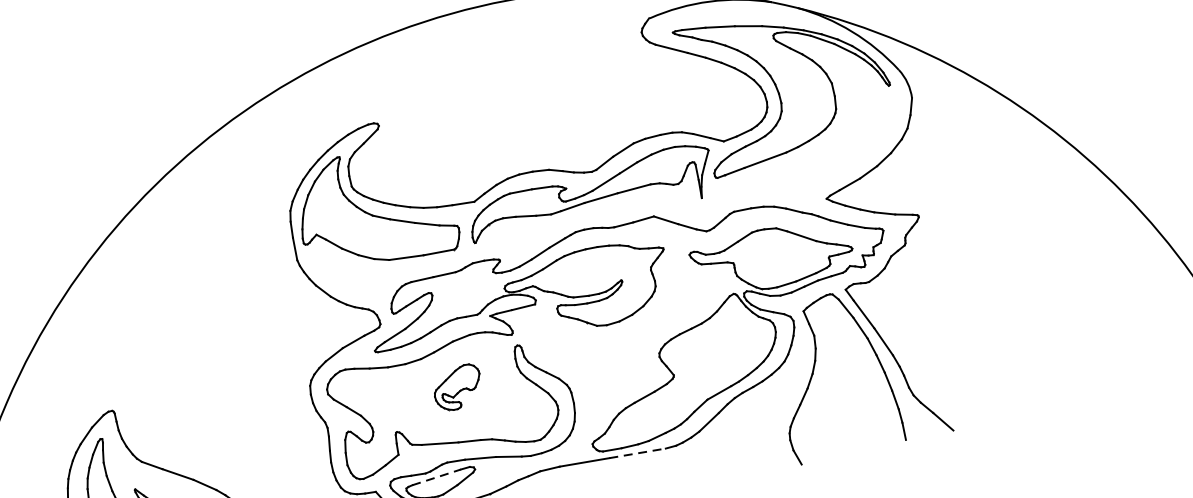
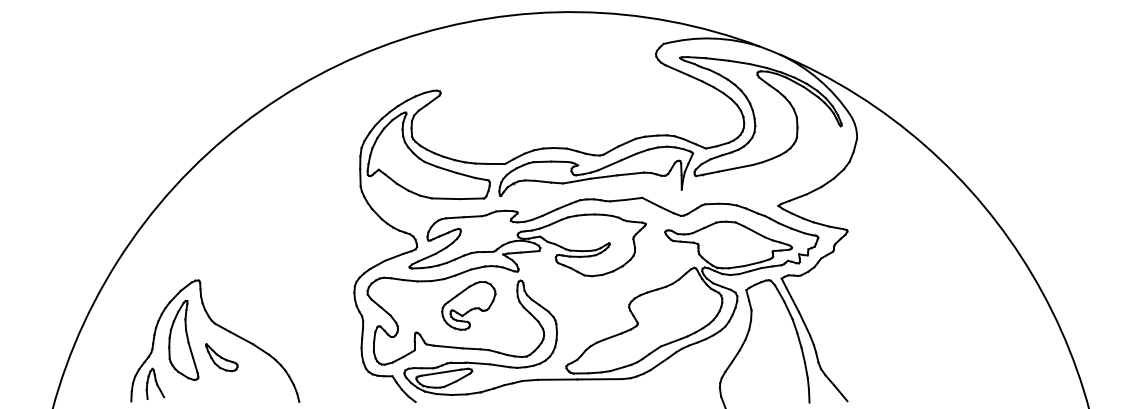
part: (457, 387) -> (468, 305), size x1.43
line: (638, 453) -> (600, 379), dashed -> solid
line: (436, 477) -> (441, 372), dashed -> solid

